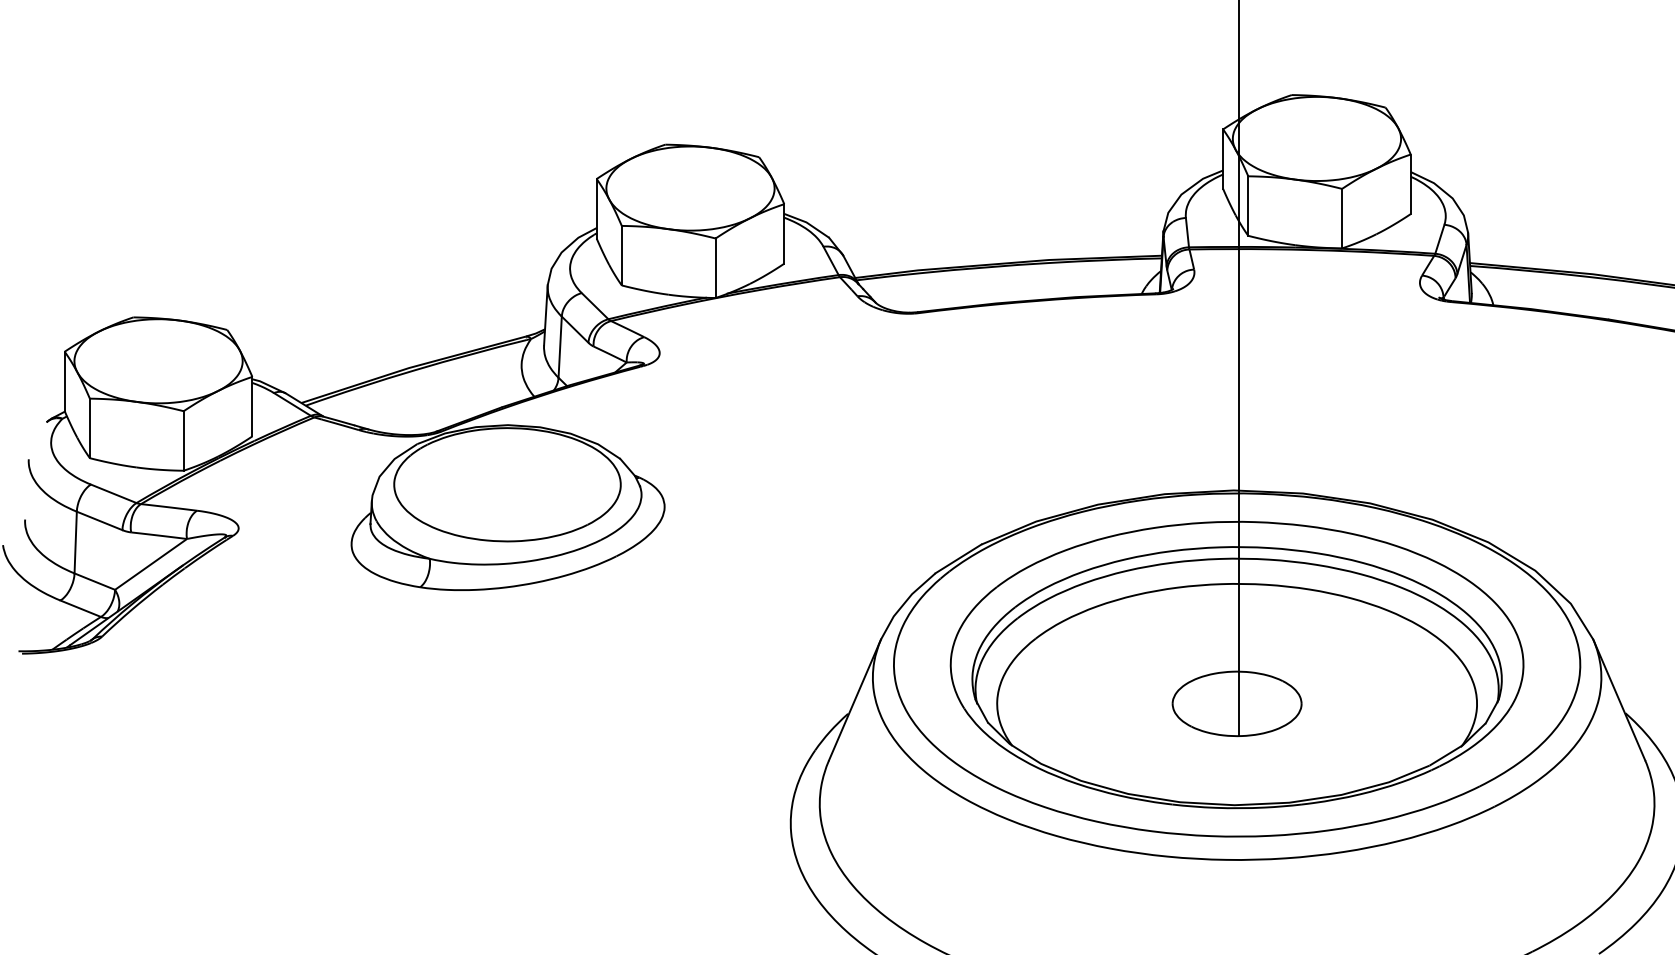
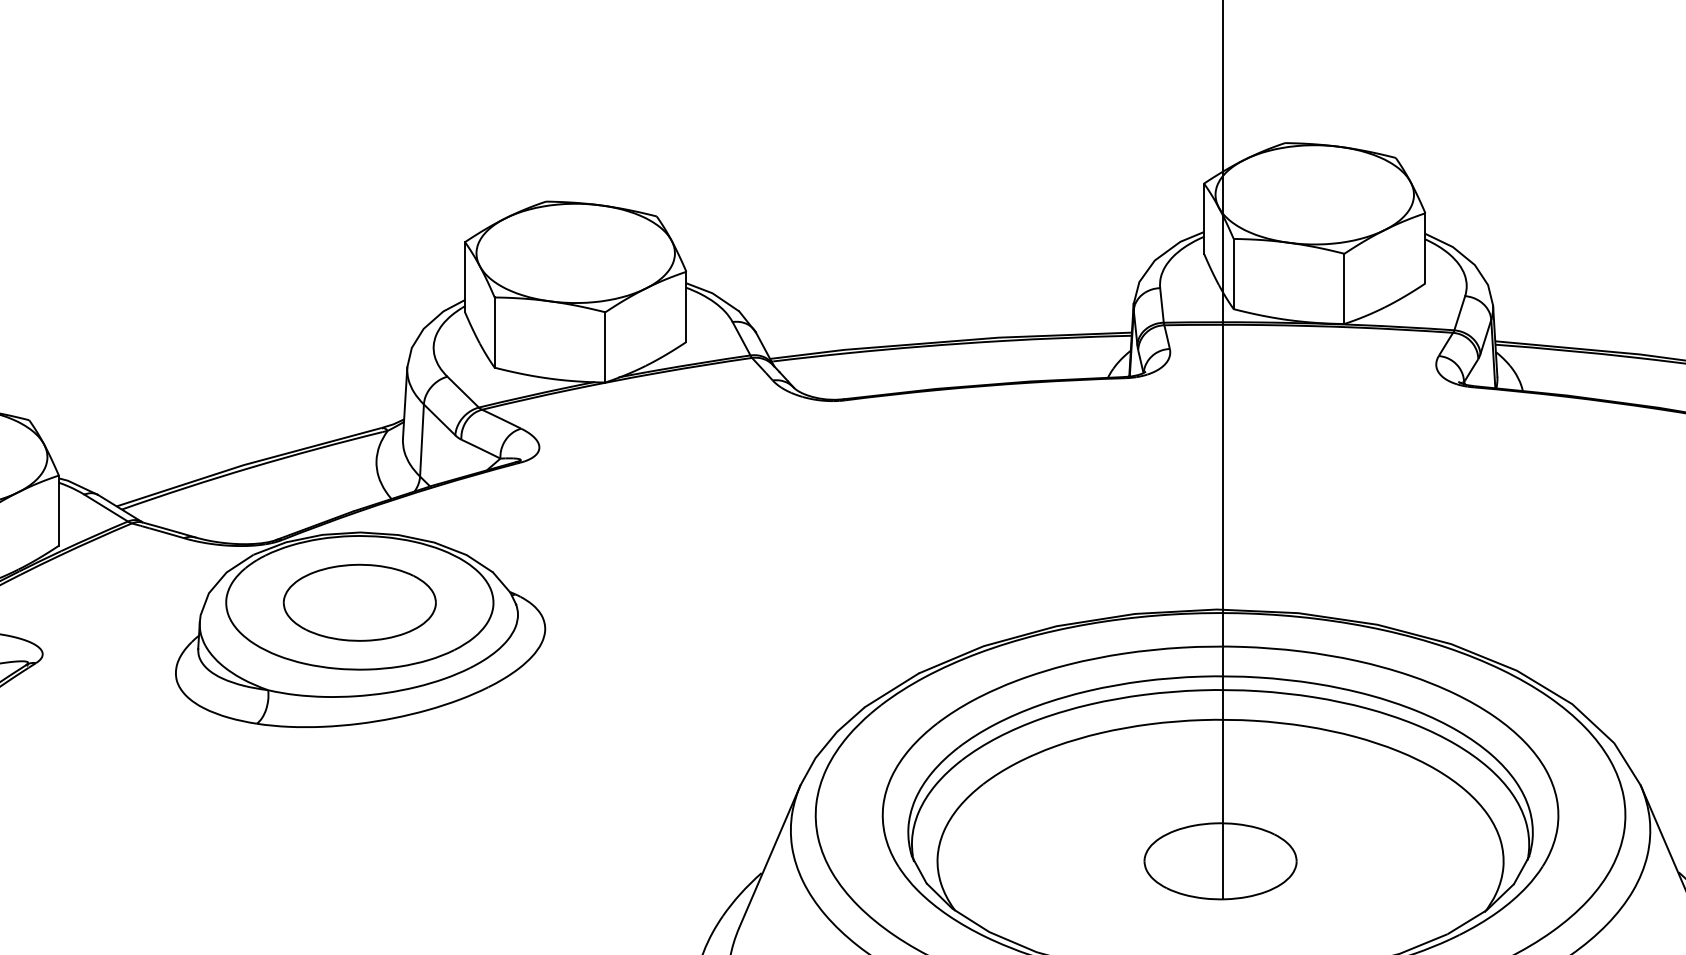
part: (507, 484) -> (359, 602), added

